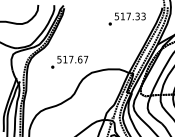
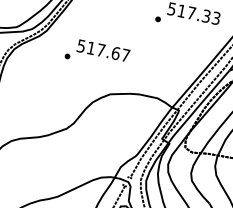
text: (69, 61) -> (97, 52), moved

